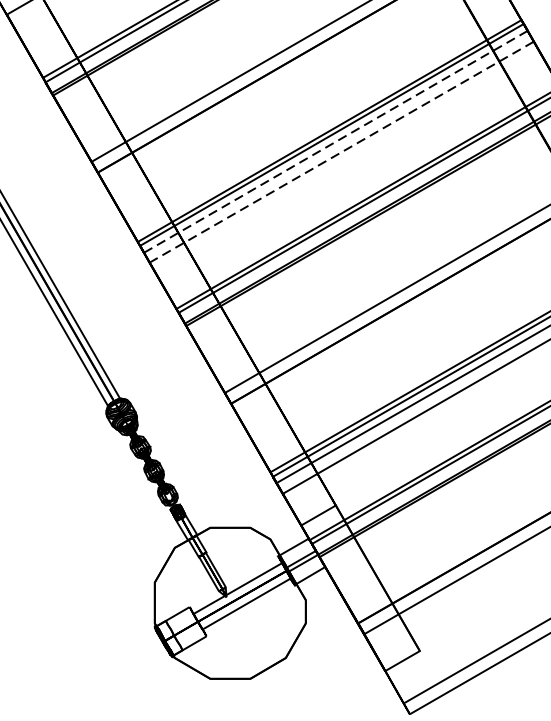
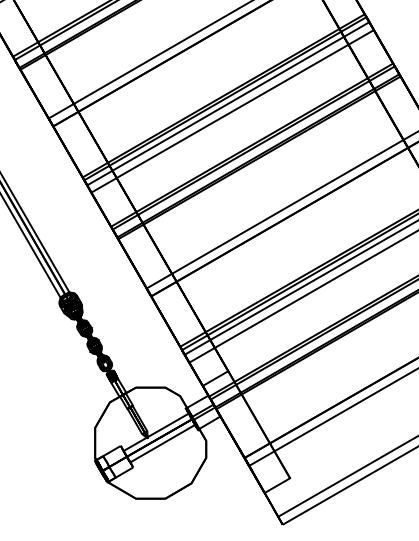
line: (336, 141) -> (228, 103), dashed -> solid
line: (342, 152) -> (233, 111), dashed -> solid

